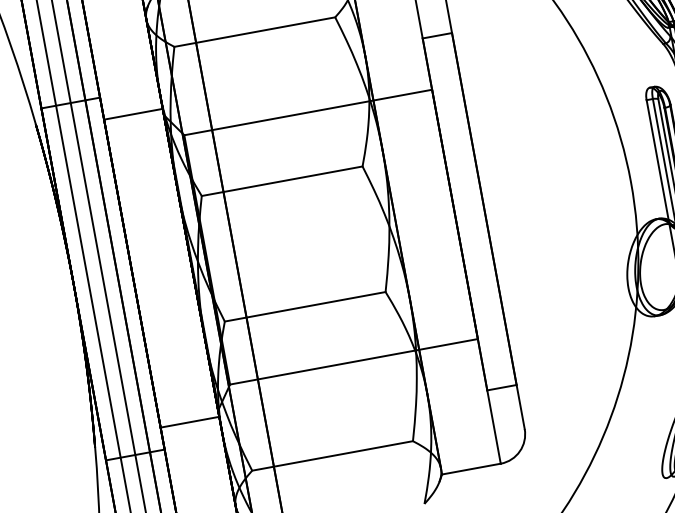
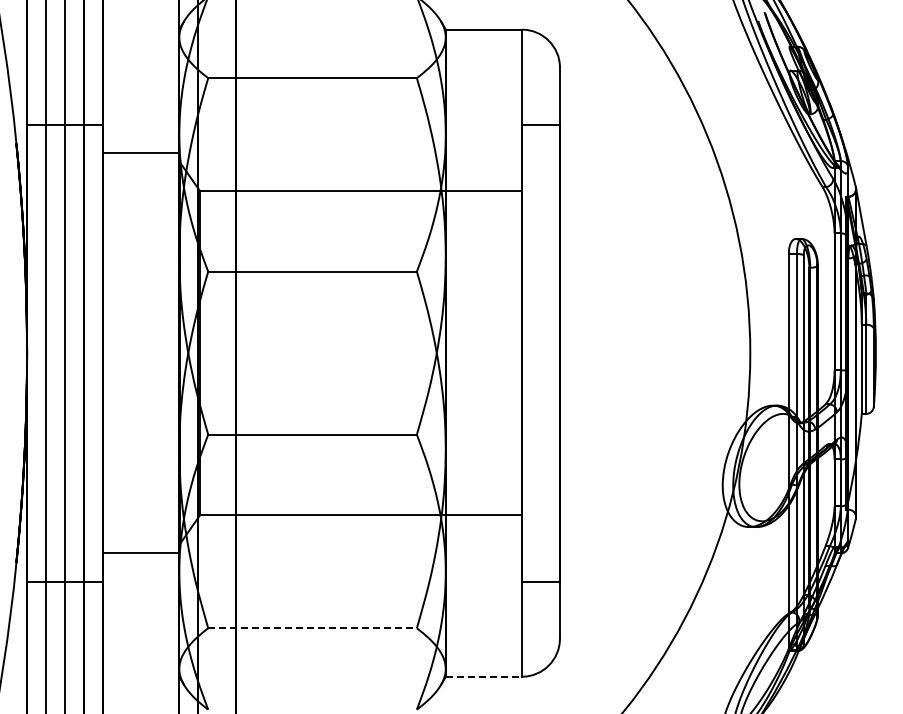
line: (333, 456) -> (313, 628), solid -> dashed
line: (471, 468) -> (484, 676), solid -> dashed

